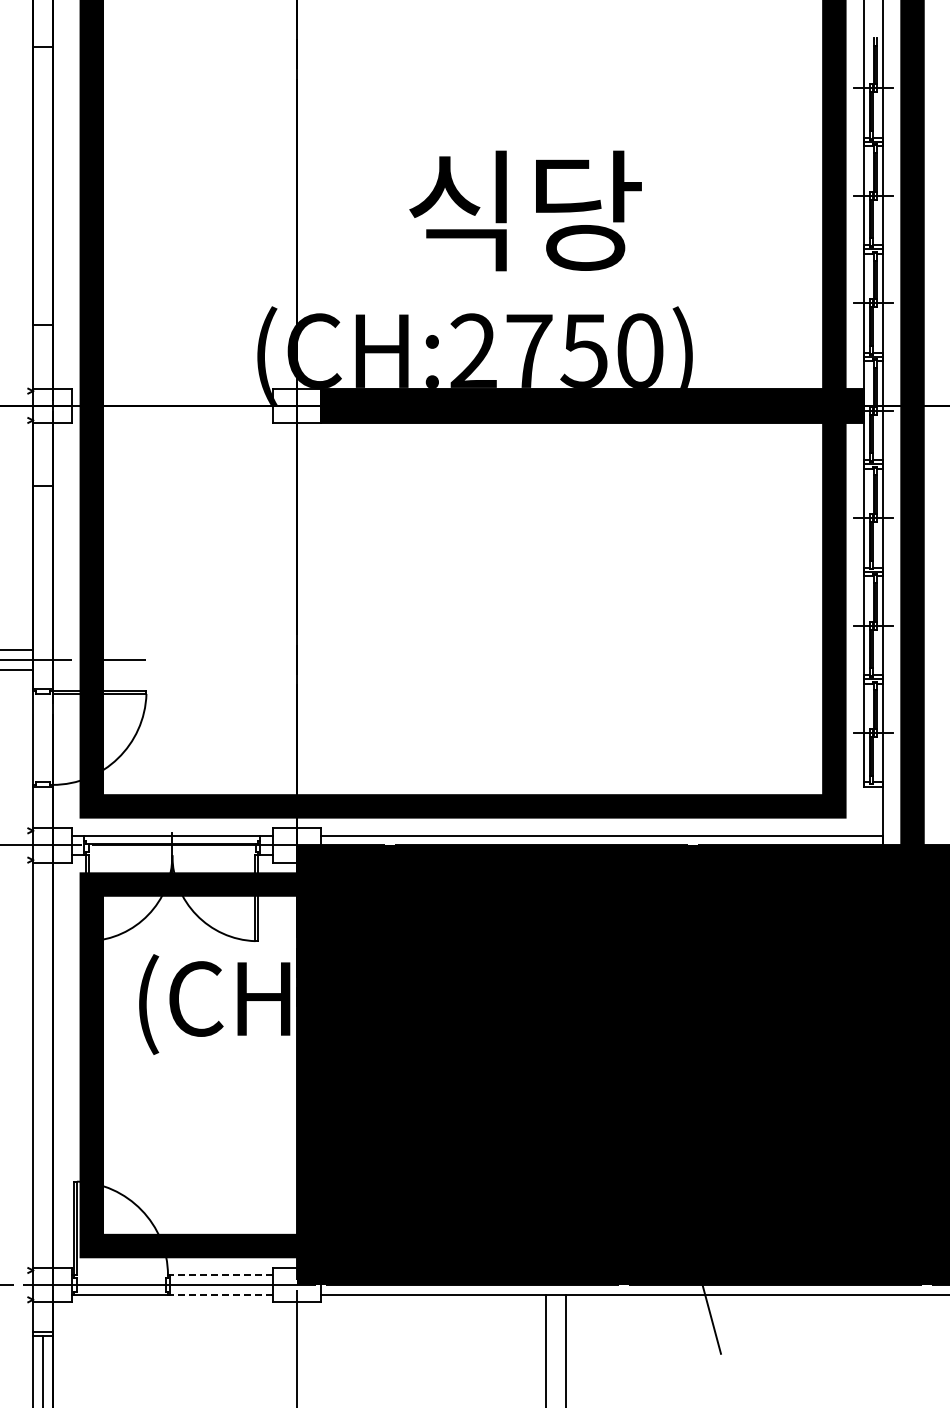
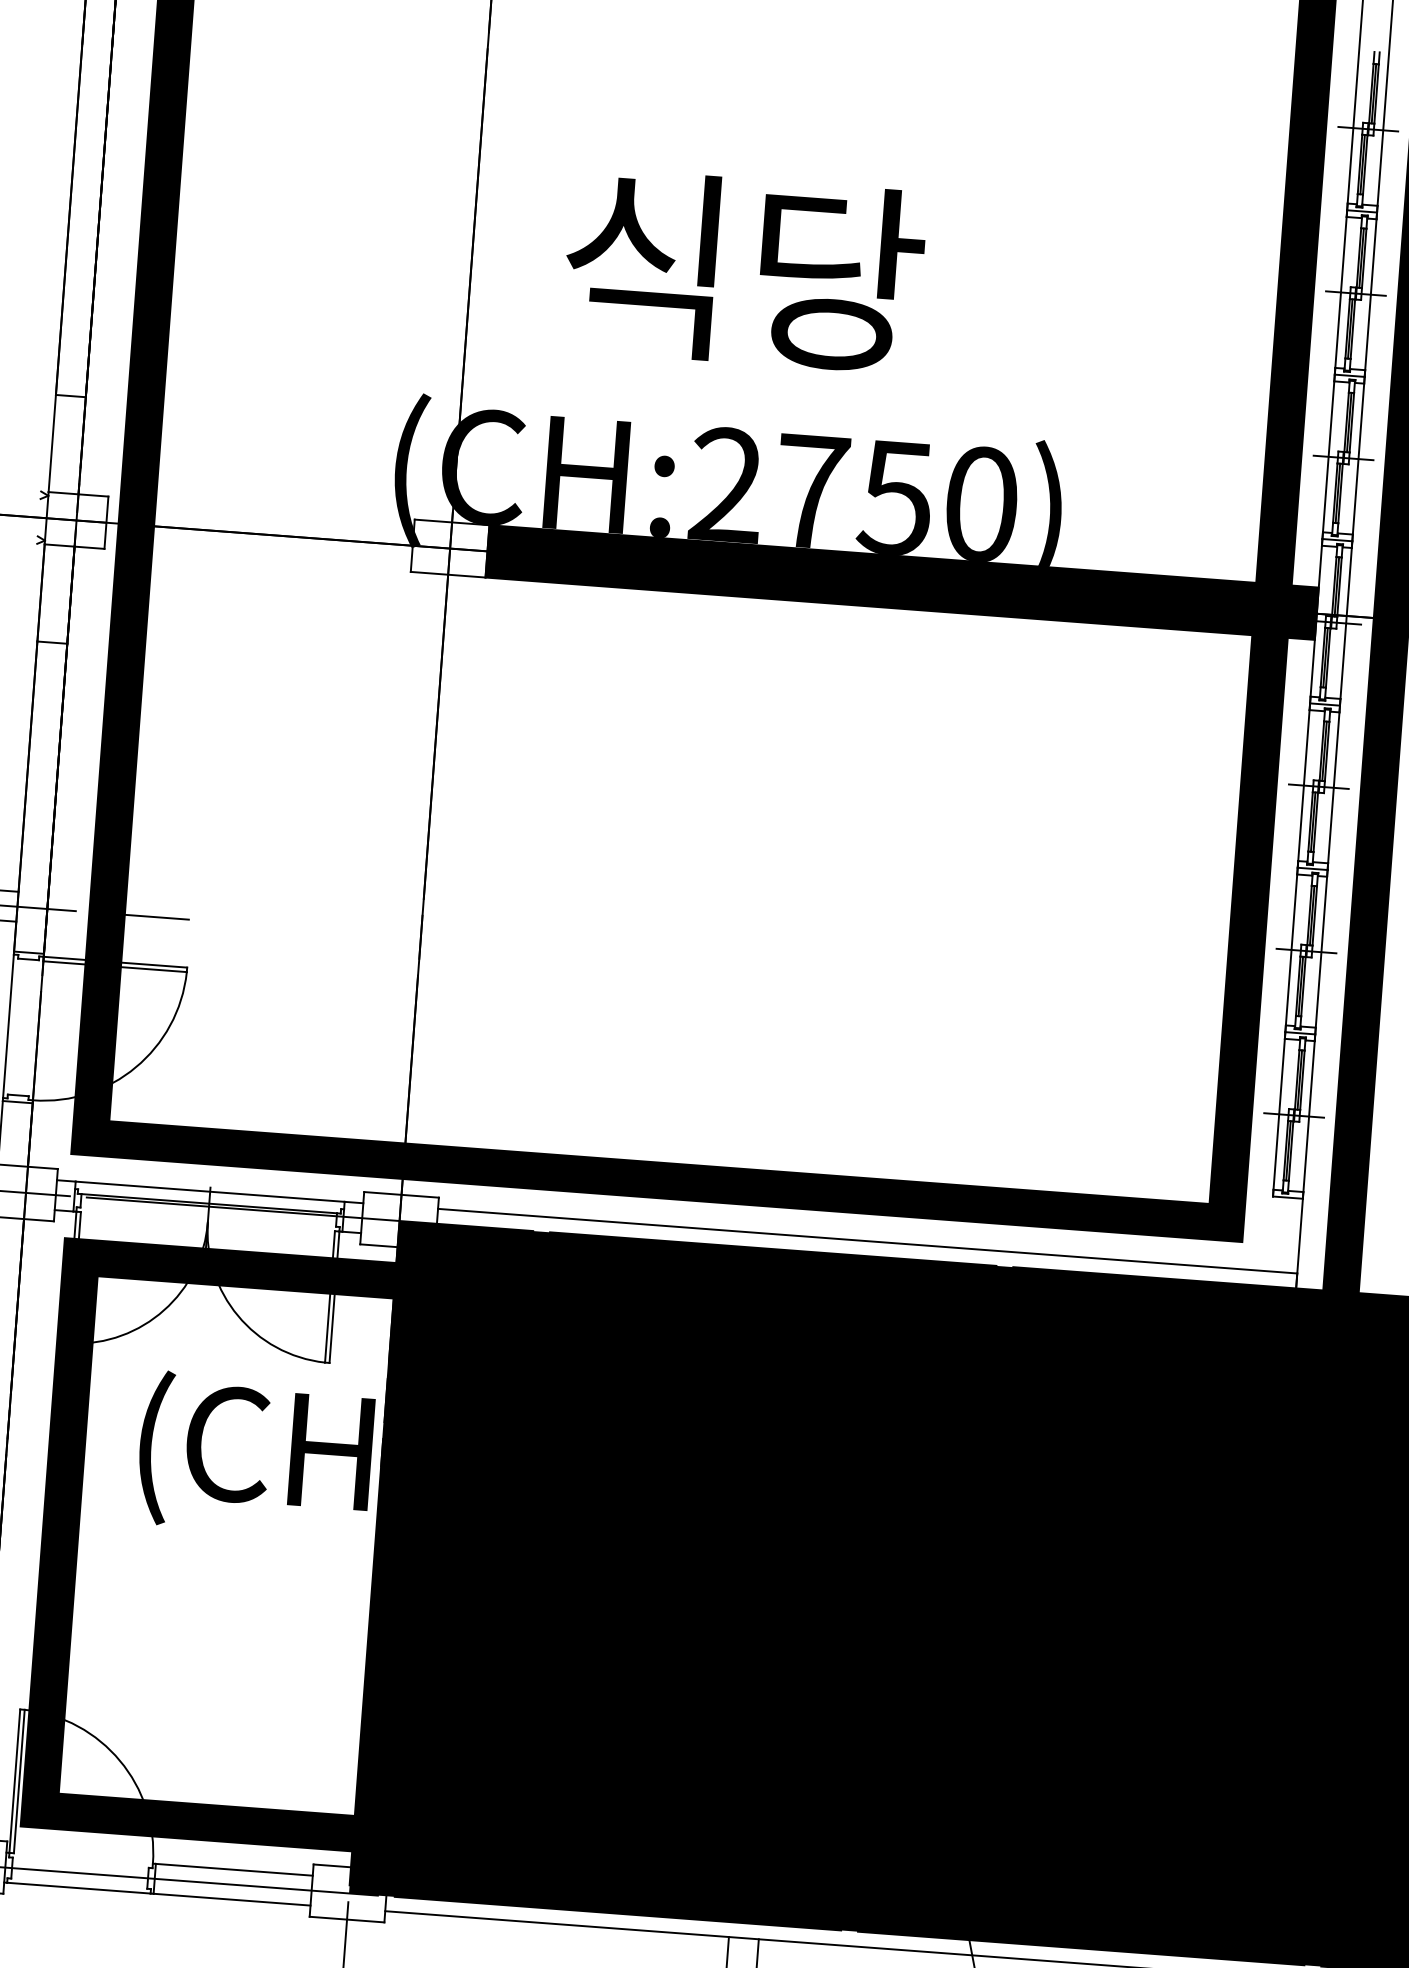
text: (525, 210) -> (744, 270), moved
line: (220, 1275) -> (233, 1869), dashed -> solid
line: (220, 1294) -> (230, 1898), dashed -> solid

